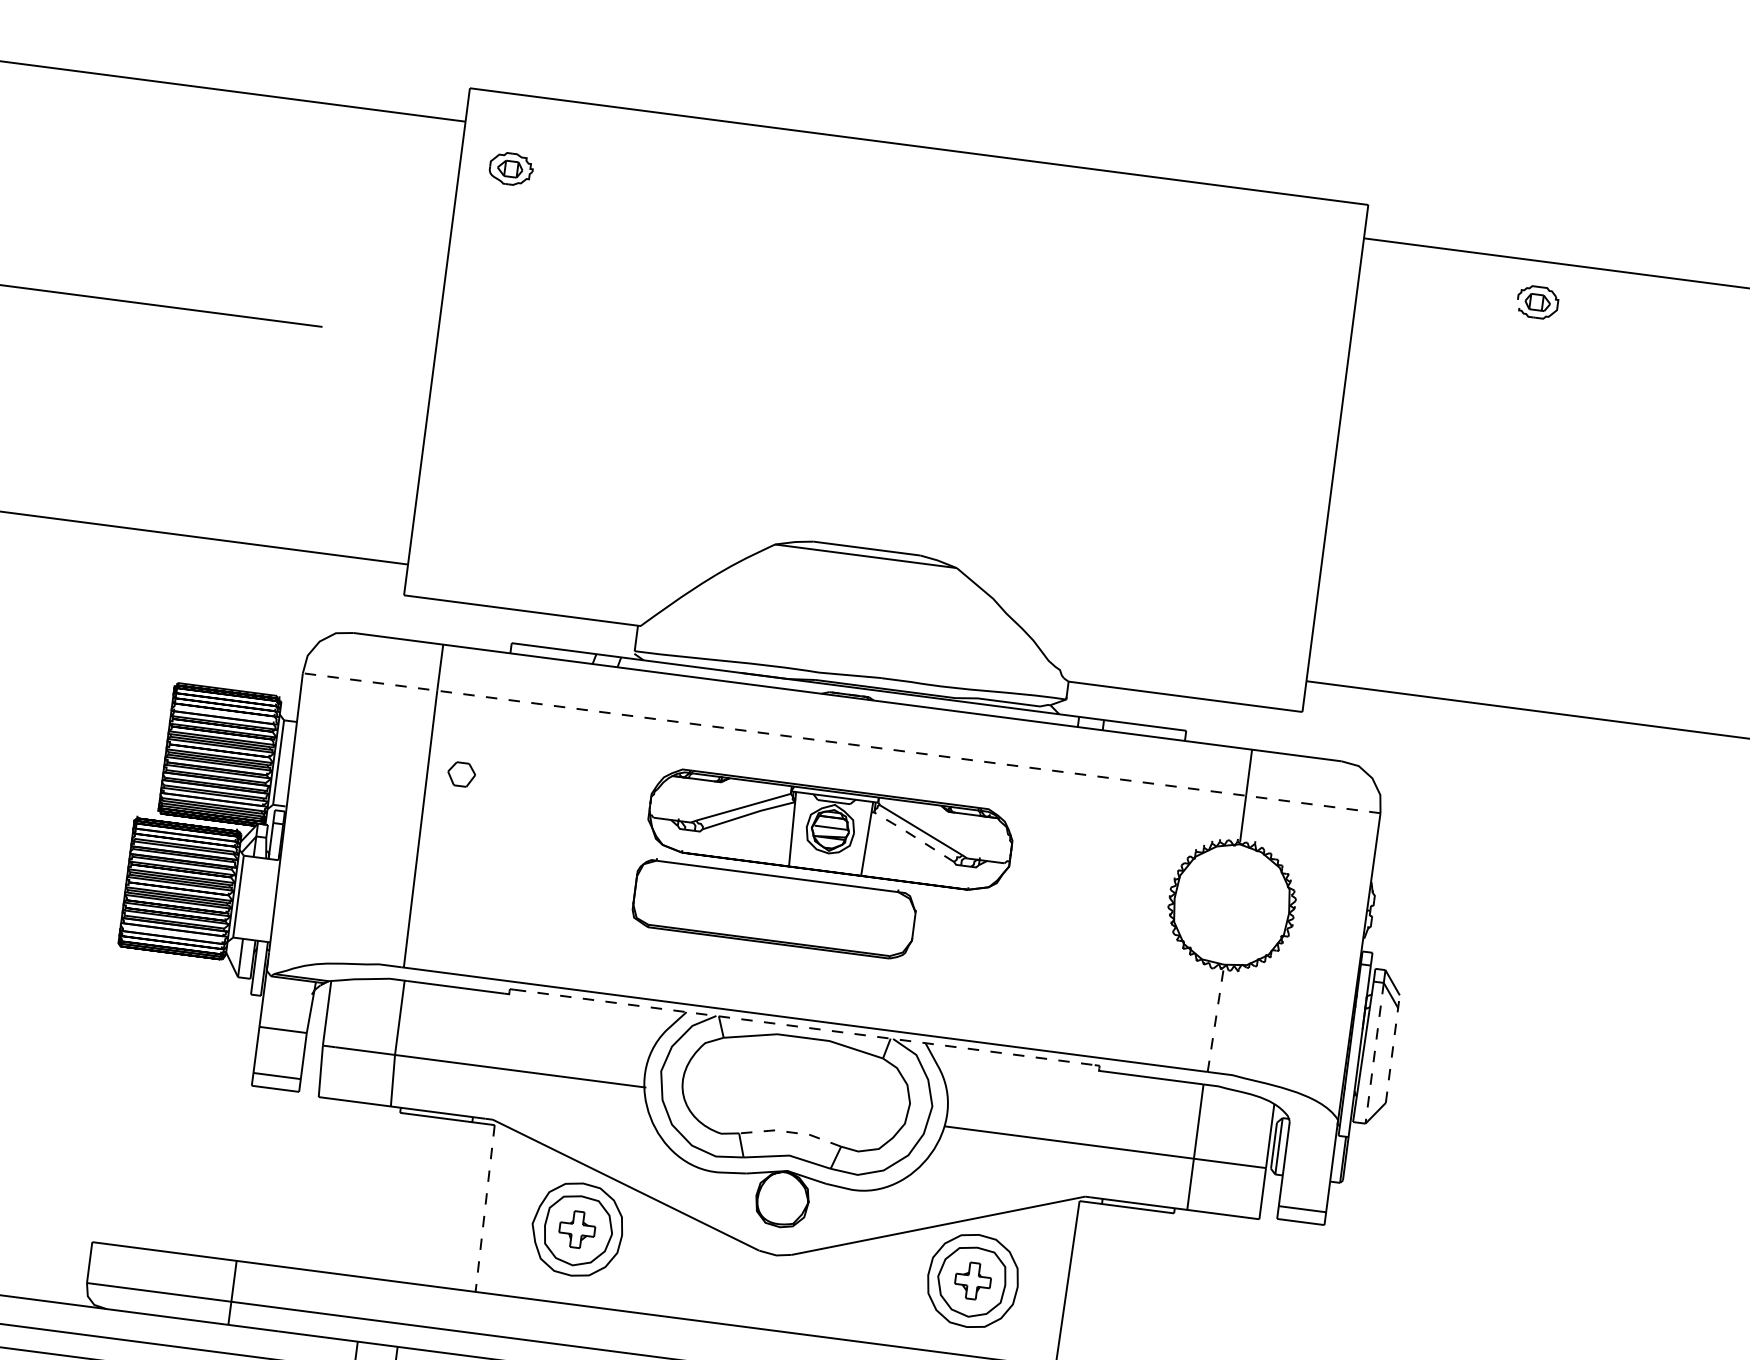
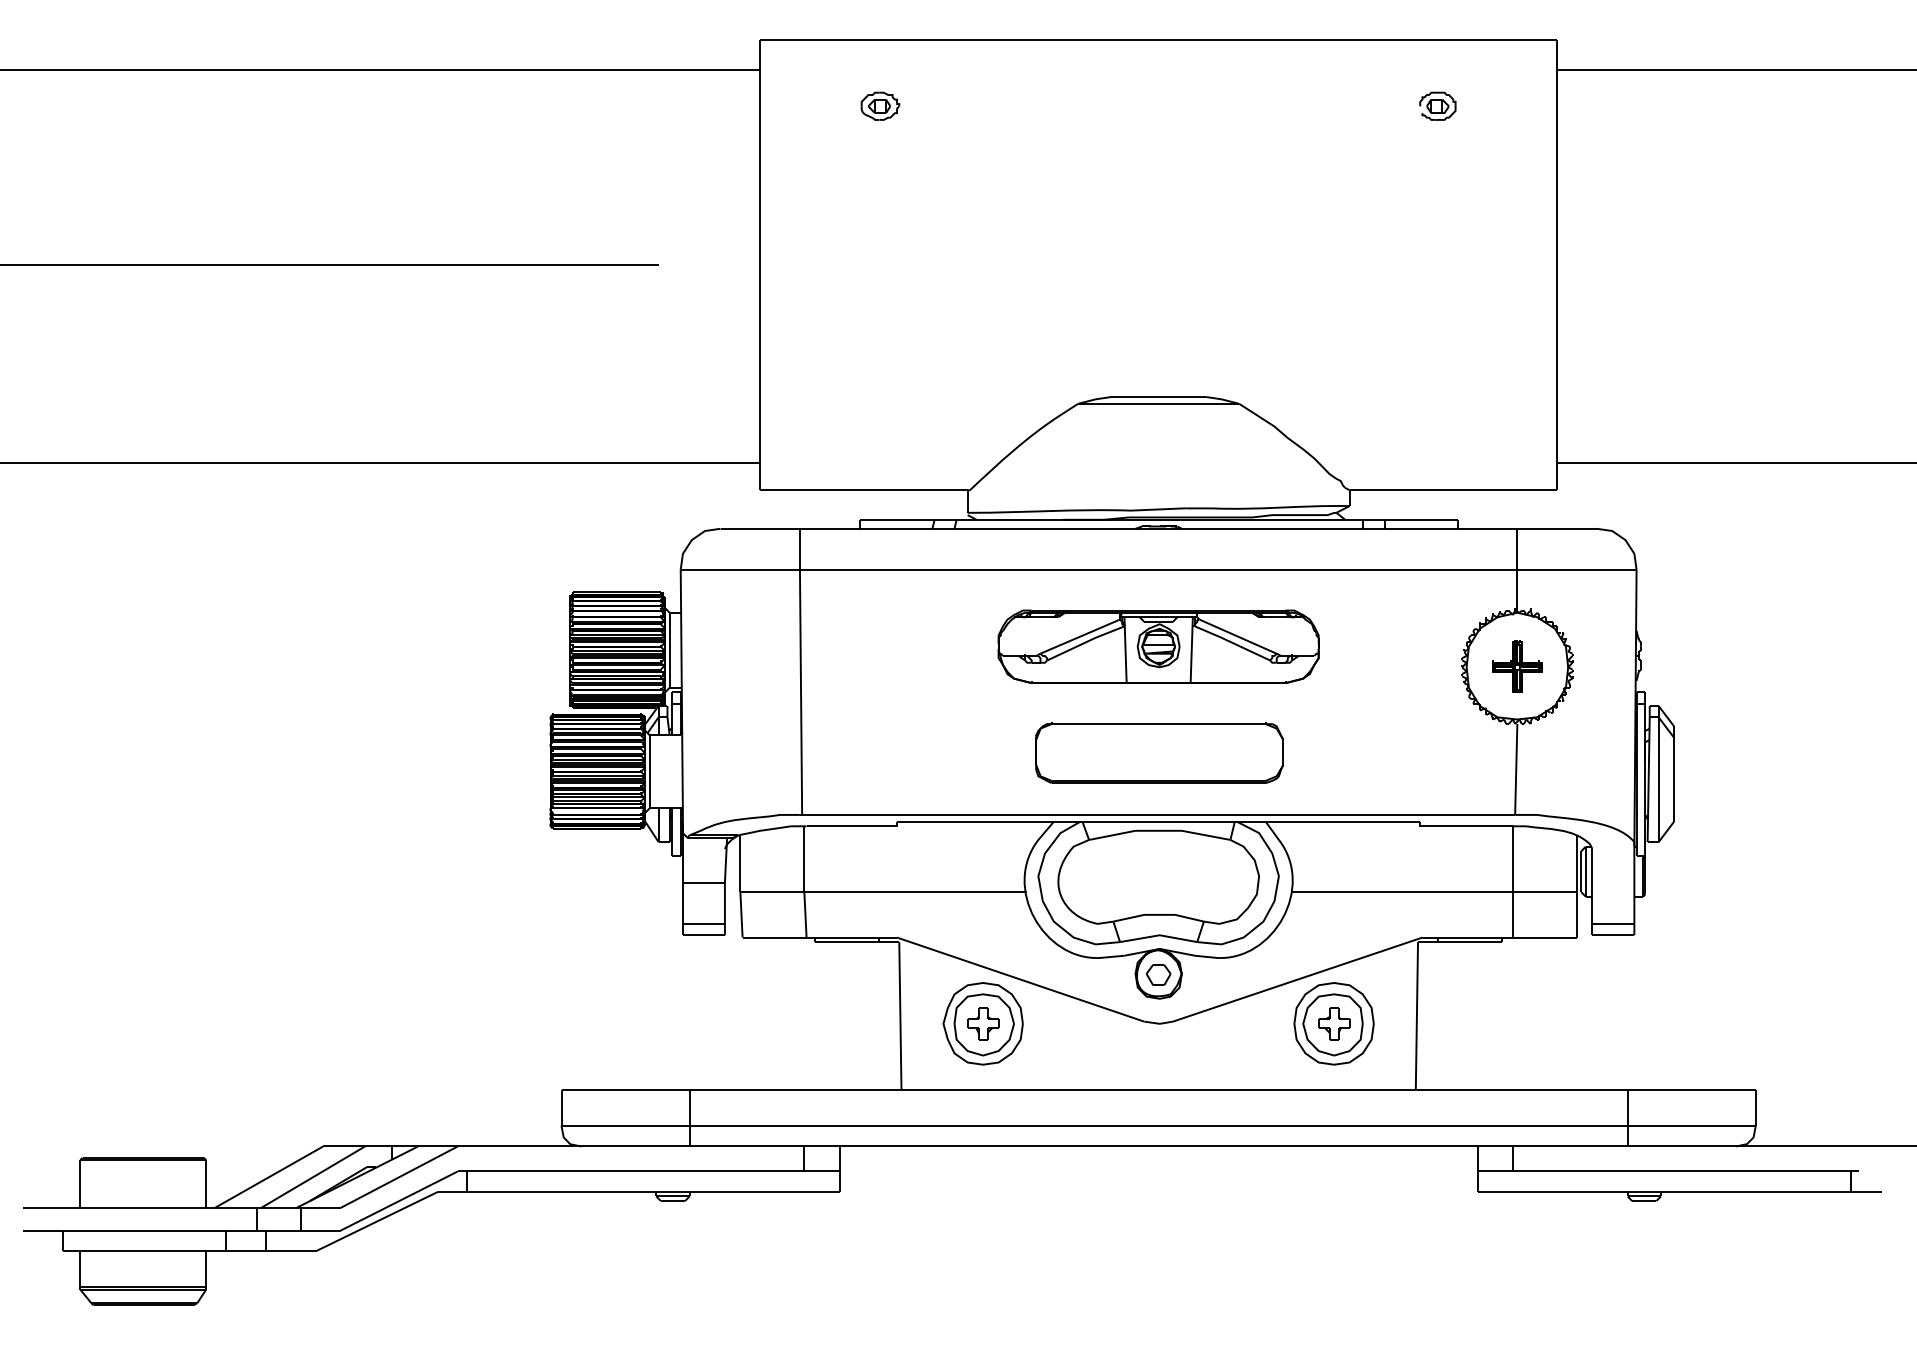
part: (511, 168) -> (880, 105), moved
part: (1537, 301) -> (1437, 105), moved
line: (841, 743) -> (1158, 569), dashed -> solid
part: (461, 773) -> (1158, 974), moved
line: (914, 836) -> (1232, 642), dashed -> solid
part: (1232, 904) -> (1517, 666), added
part: (774, 908) -> (1159, 752), moved
line: (1216, 1019) -> (1516, 768), dashed -> solid
line: (805, 1027) -> (1159, 821), dashed -> solid
line: (1393, 1049) -> (1674, 774), dashed -> solid
line: (1374, 1054) -> (1658, 780), dashed -> solid
line: (791, 1131) -> (1158, 914), dashed -> solid
line: (485, 1208) -> (900, 1015), dashed -> solid

